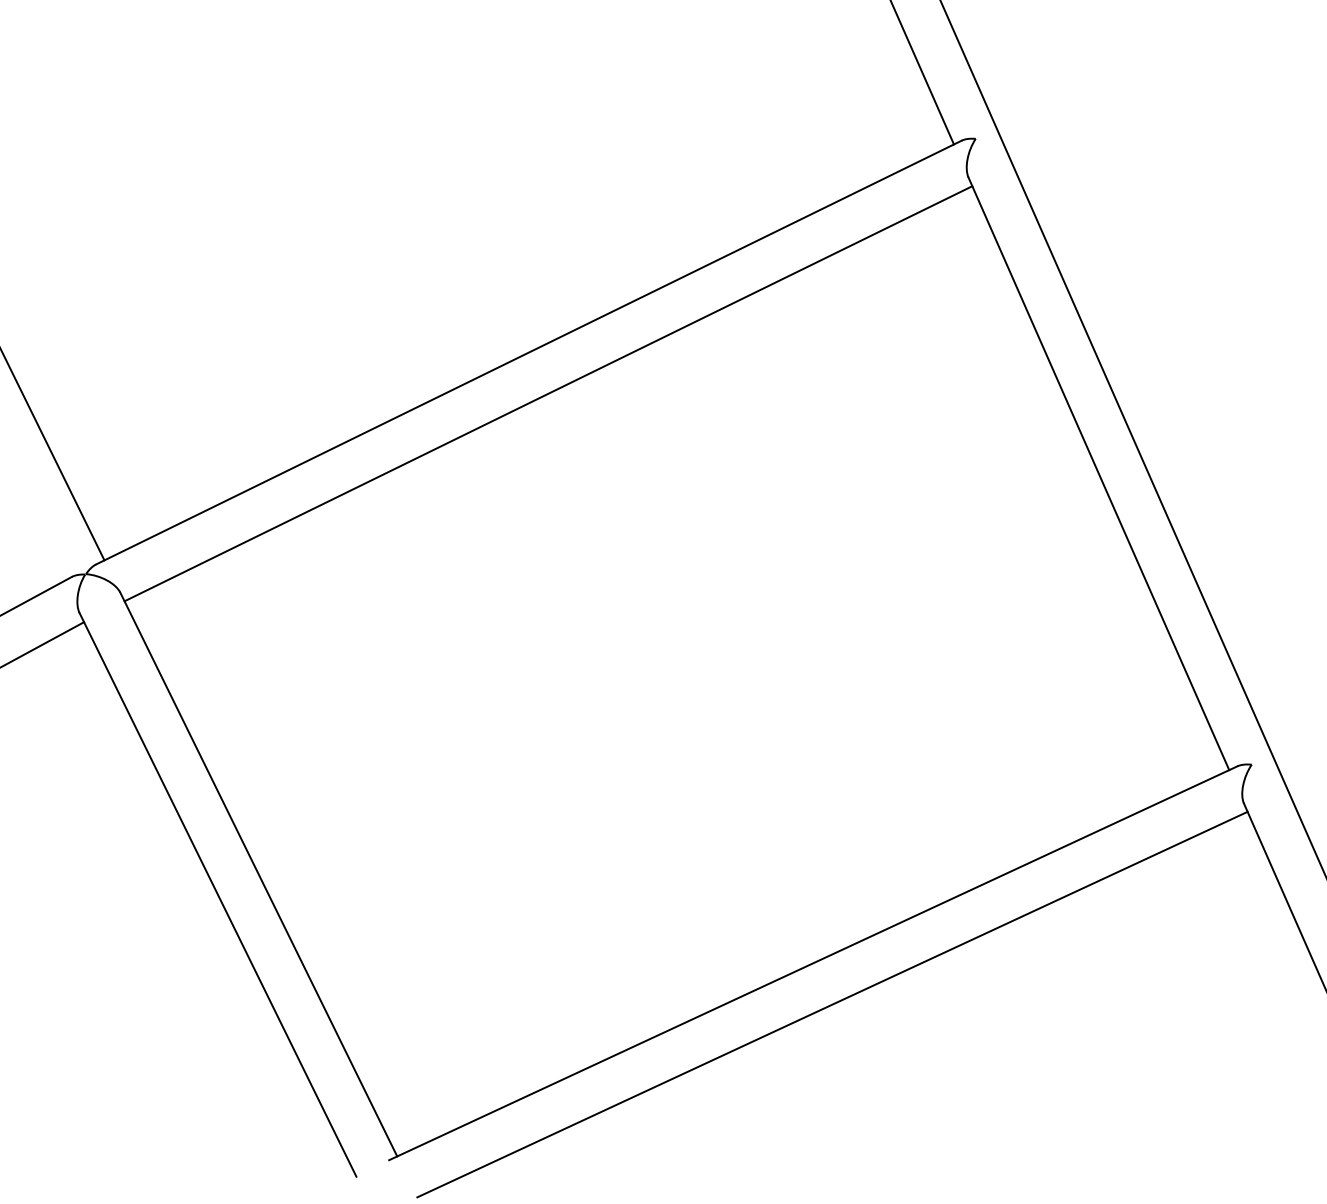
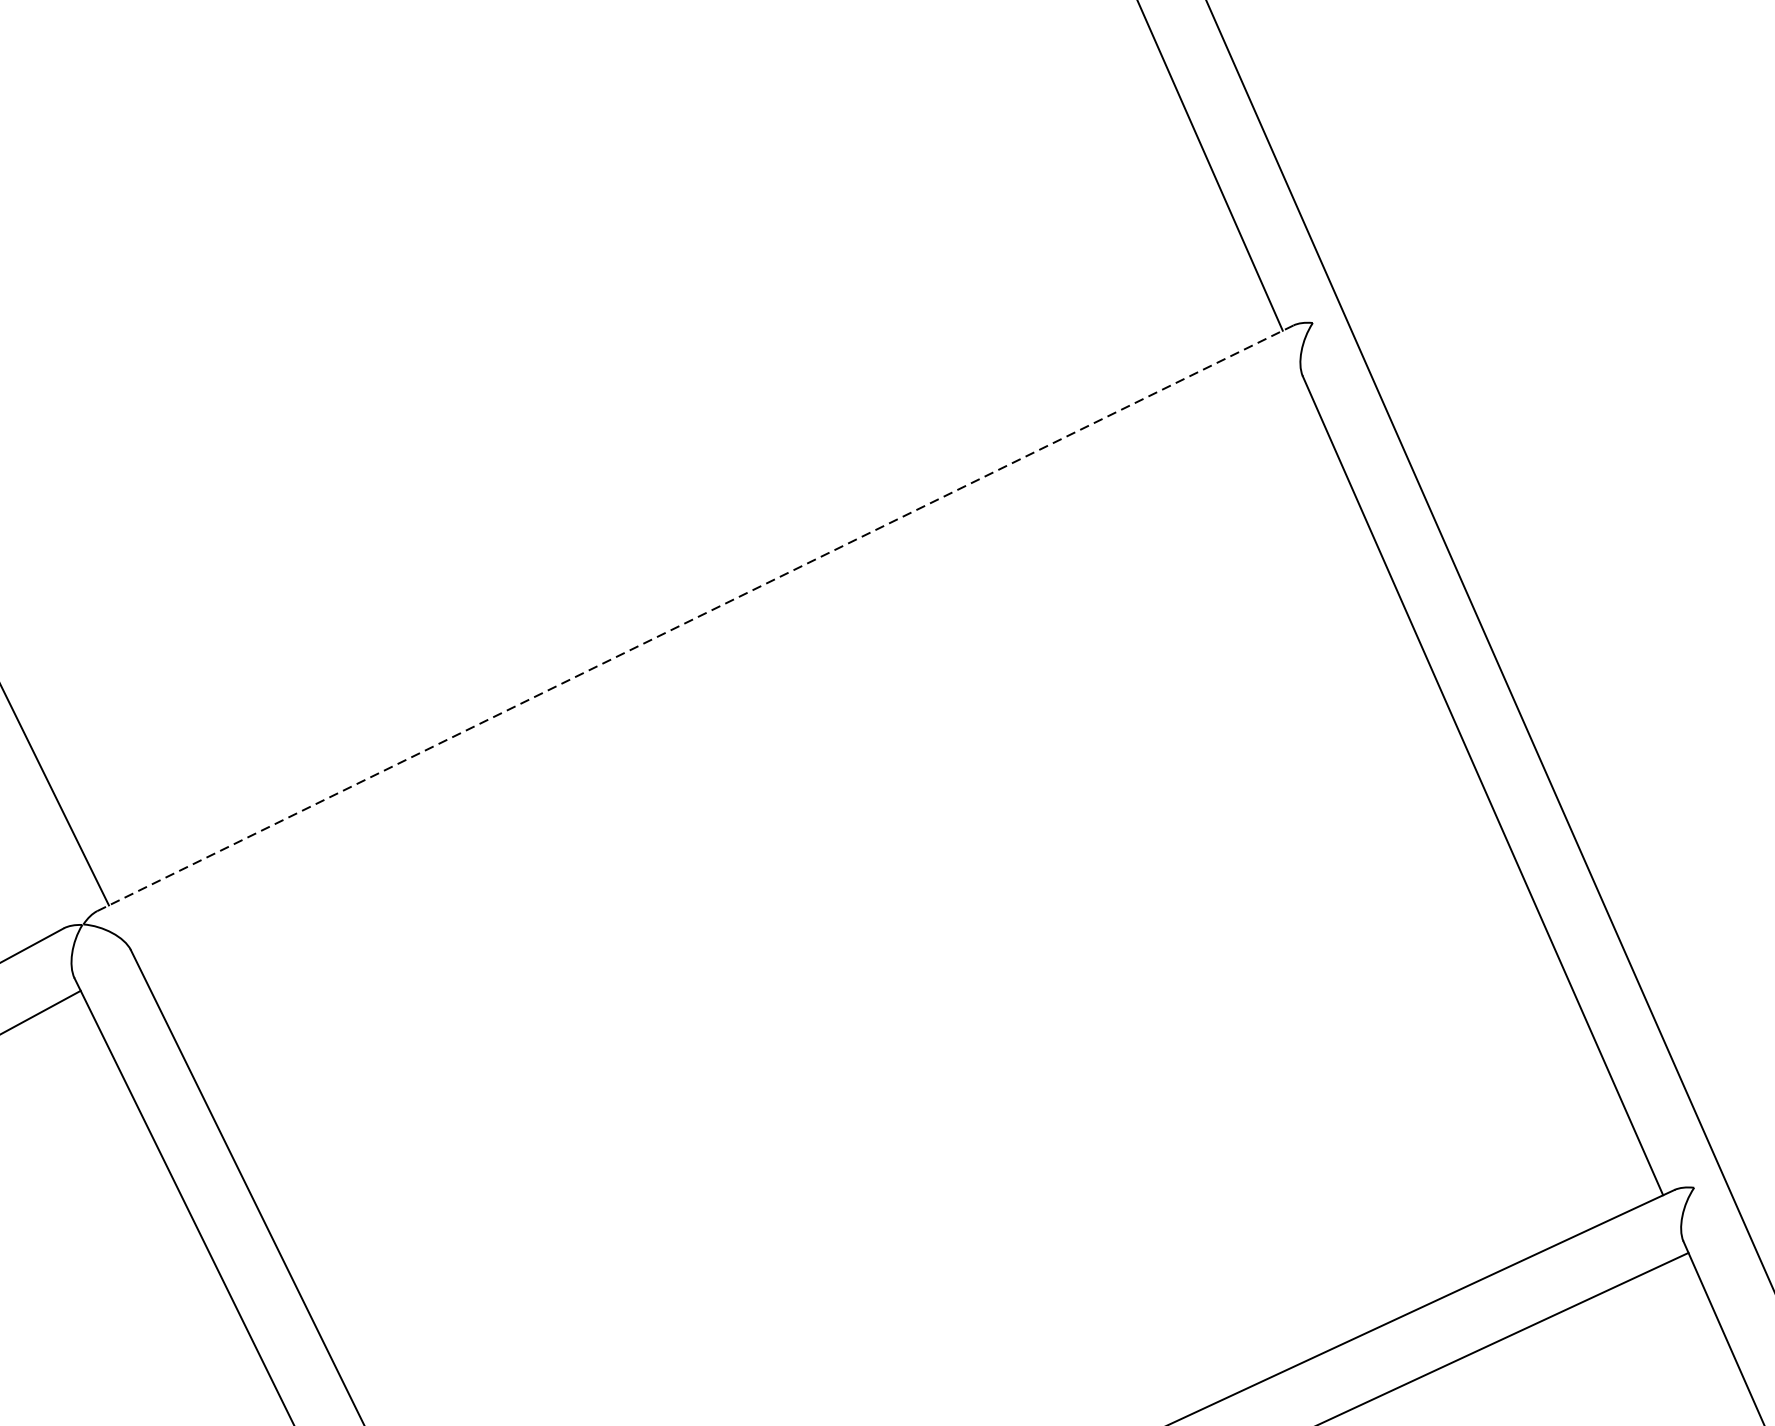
line: (528, 352) -> (694, 618), solid -> dashed
line: (548, 393) -> (722, 674), removed

